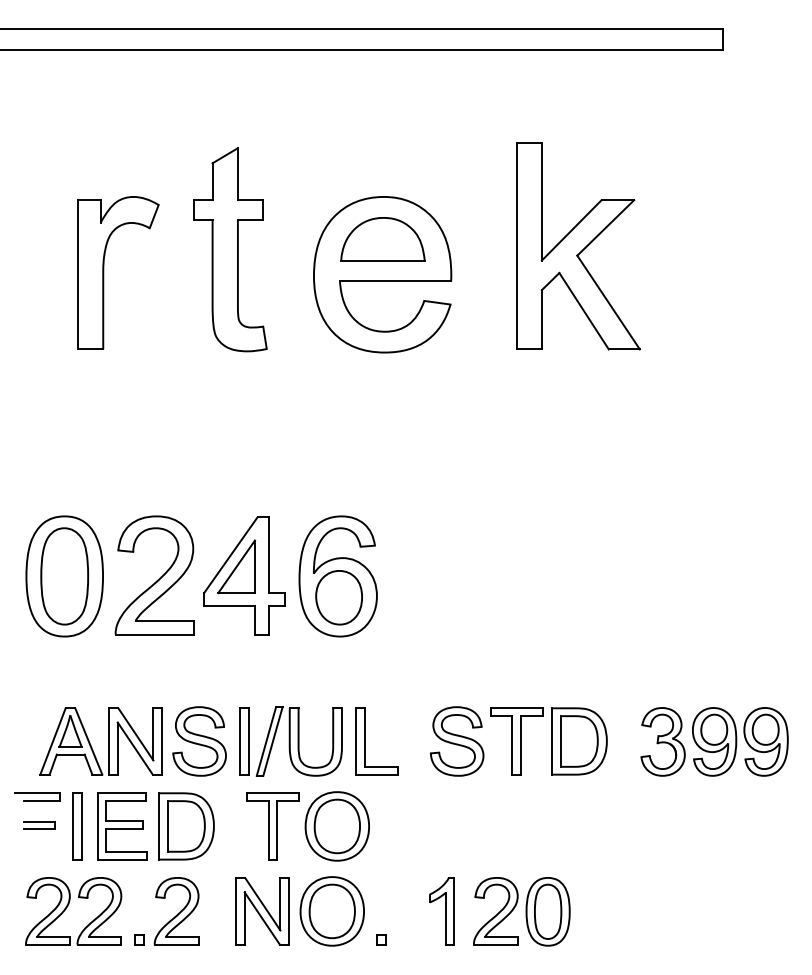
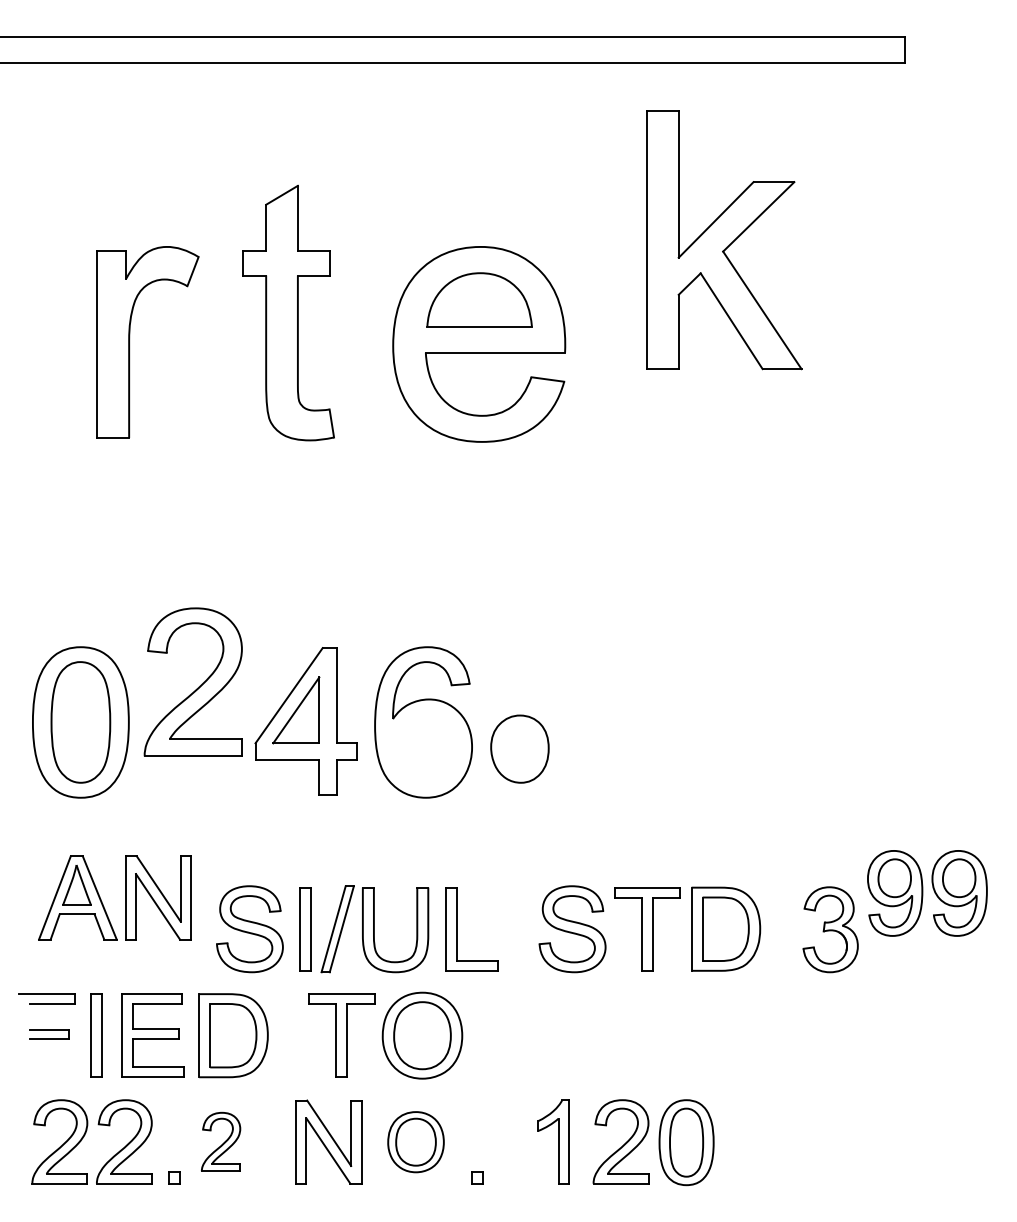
part: (578, 246) -> (724, 240), moved
part: (154, 575) -> (193, 682), moved
part: (338, 597) -> (519, 748), moved
part: (108, 741) -> (124, 897), moved
part: (740, 741) -> (927, 892), moved
part: (176, 911) -> (220, 1142), size x0.7
part: (331, 911) -> (415, 1142), size x0.7

